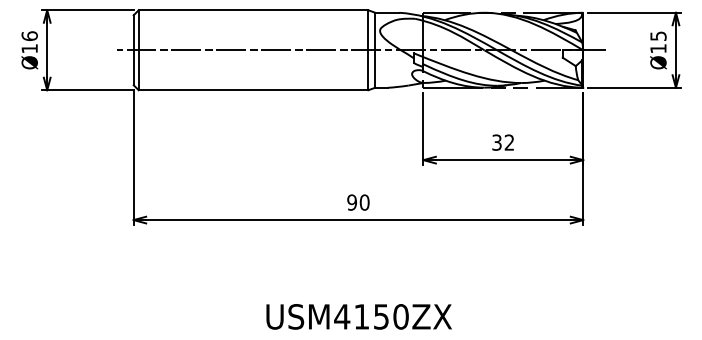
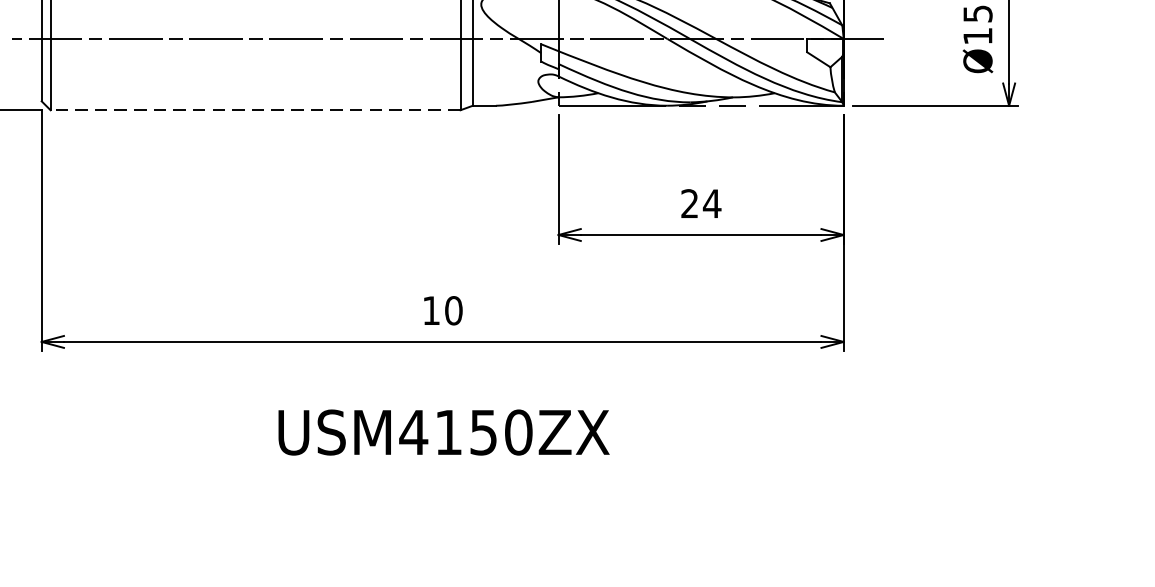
line: (253, 90) -> (255, 110), solid -> dashed
text: (503, 142) -> (701, 203), 32 -> 24
text: (351, 202) -> (430, 310), 90 -> 10
text: (358, 316) -> (442, 431), moved

